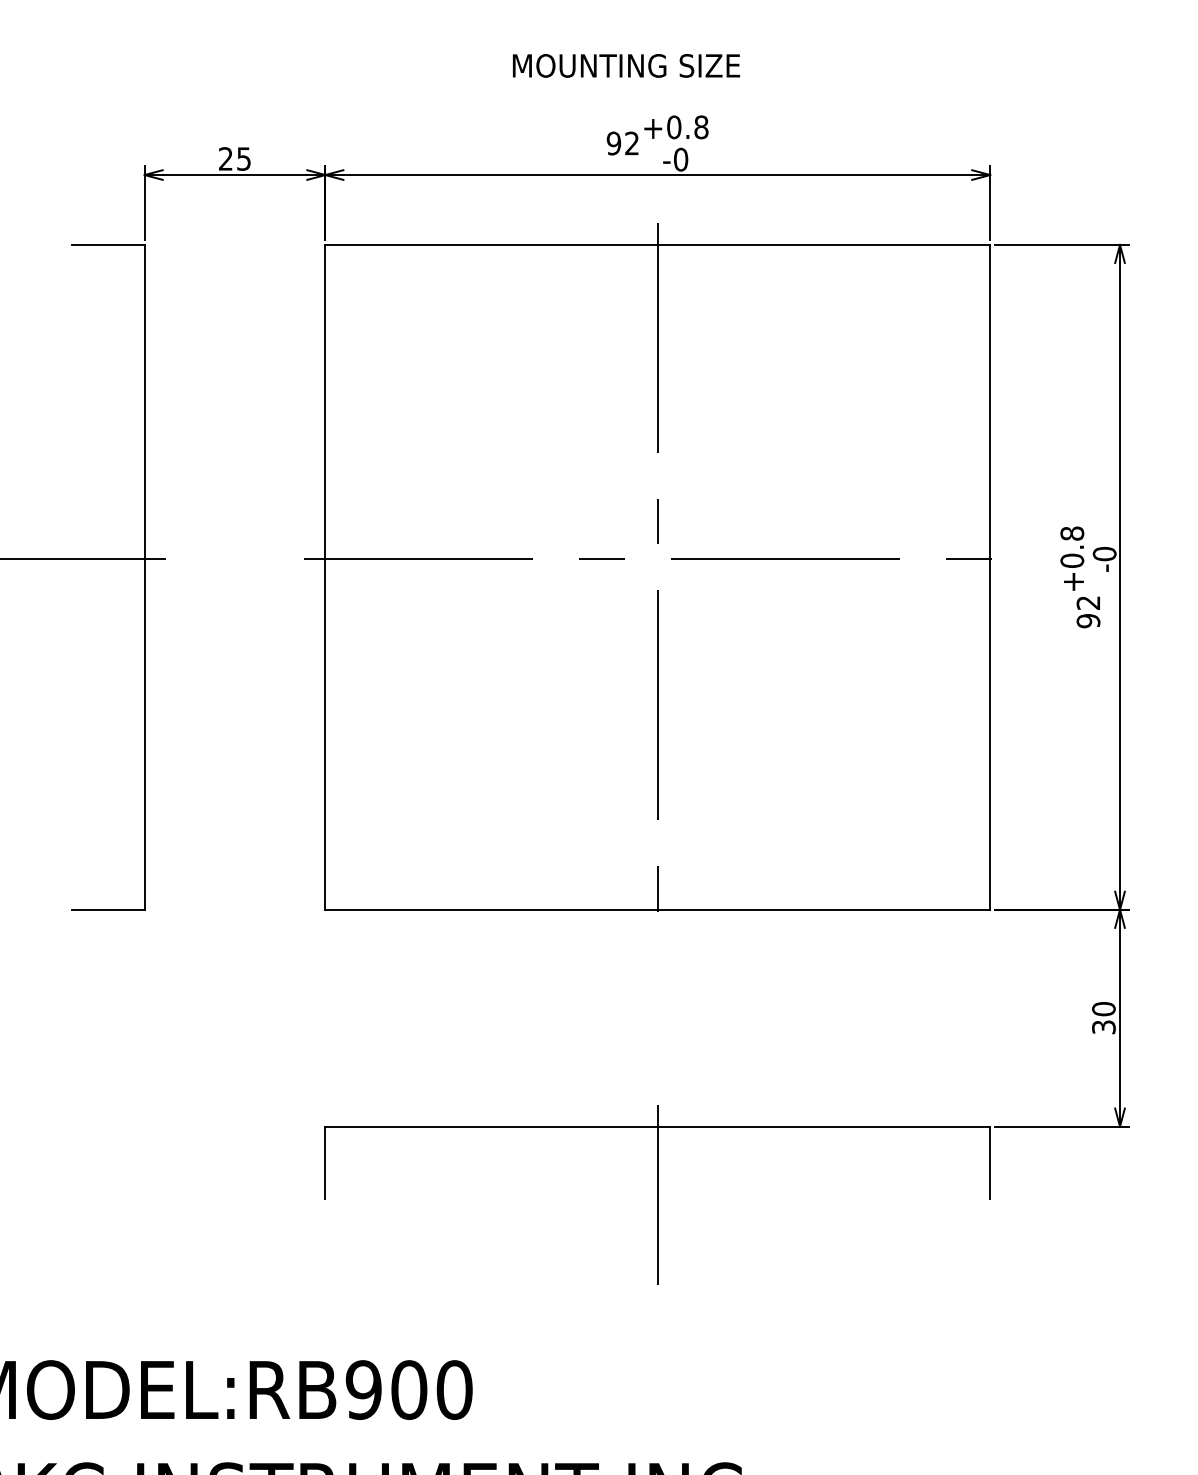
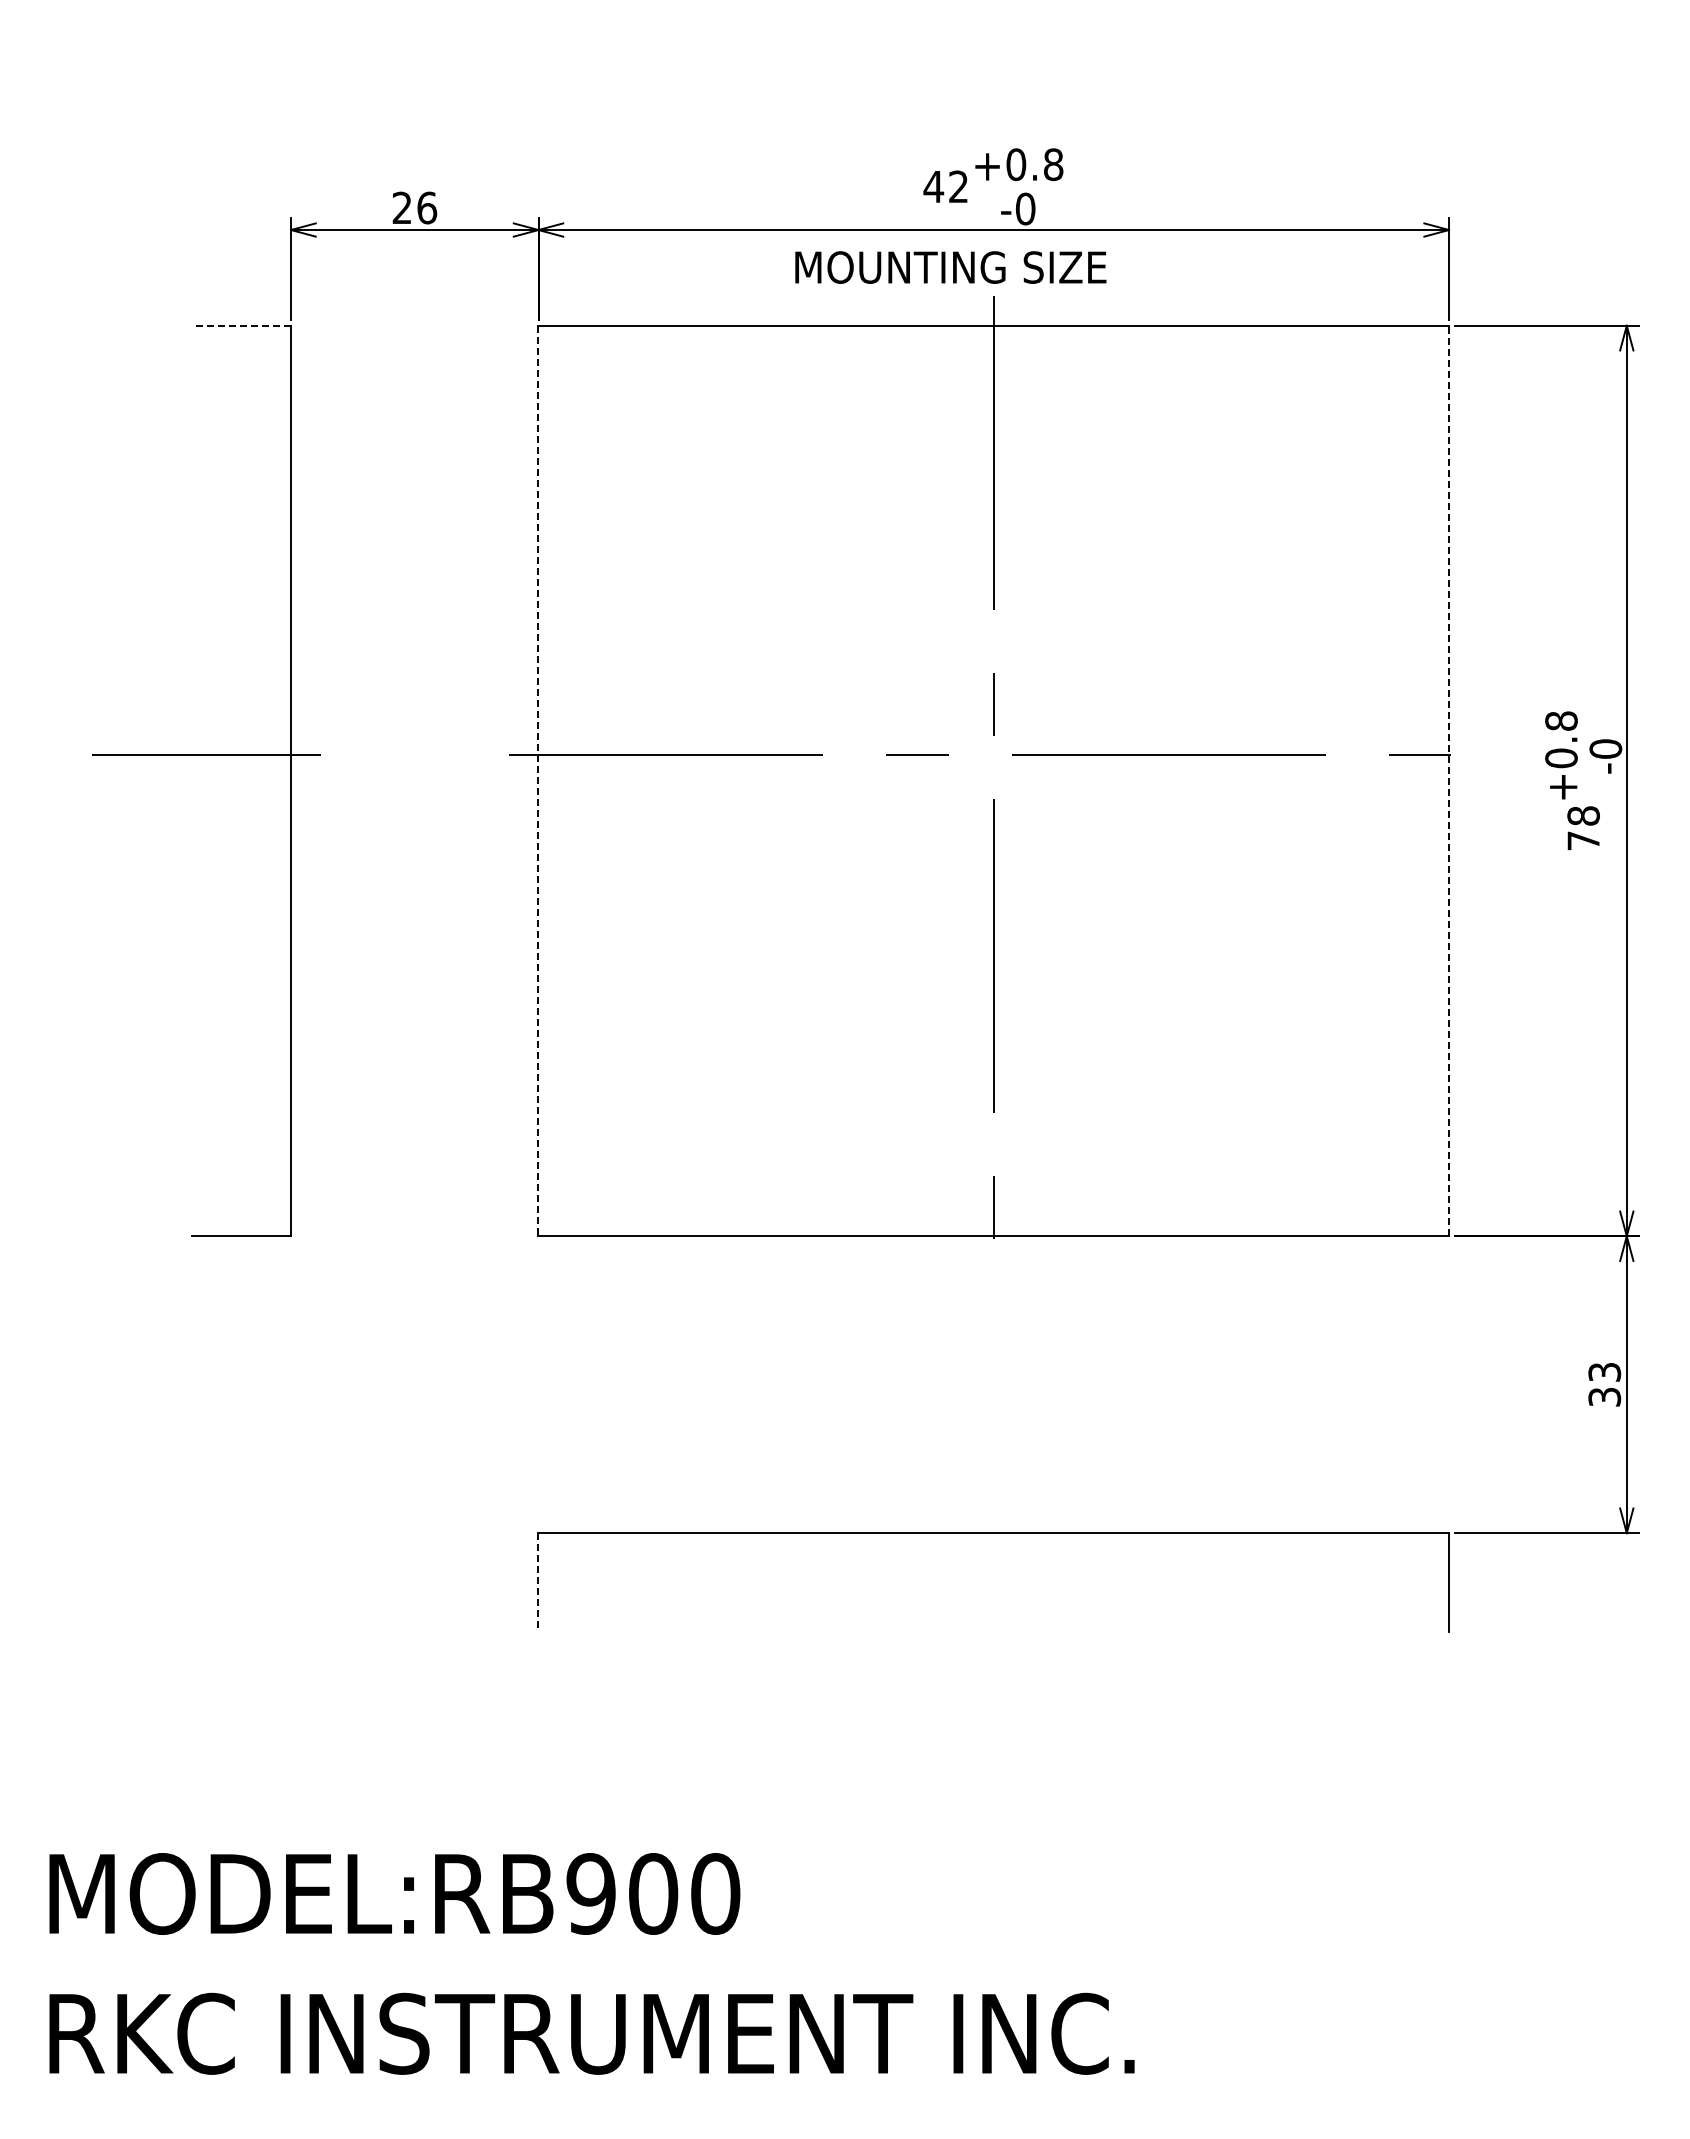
text: (626, 65) -> (950, 267), moved
text: (613, 143) -> (933, 186), 92 -> 42
text: (244, 158) -> (427, 207), 25 -> 26
line: (108, 244) -> (241, 325), solid -> dashed
line: (325, 577) -> (538, 781), solid -> dashed
line: (990, 577) -> (1449, 780), solid -> dashed
text: (1088, 612) -> (1583, 828), 92 -> 78
text: (1103, 1009) -> (1604, 1372), 30 -> 33
line: (325, 1163) -> (538, 1583), solid -> dashed
line: (657, 1194) -> (993, 1626), removed

